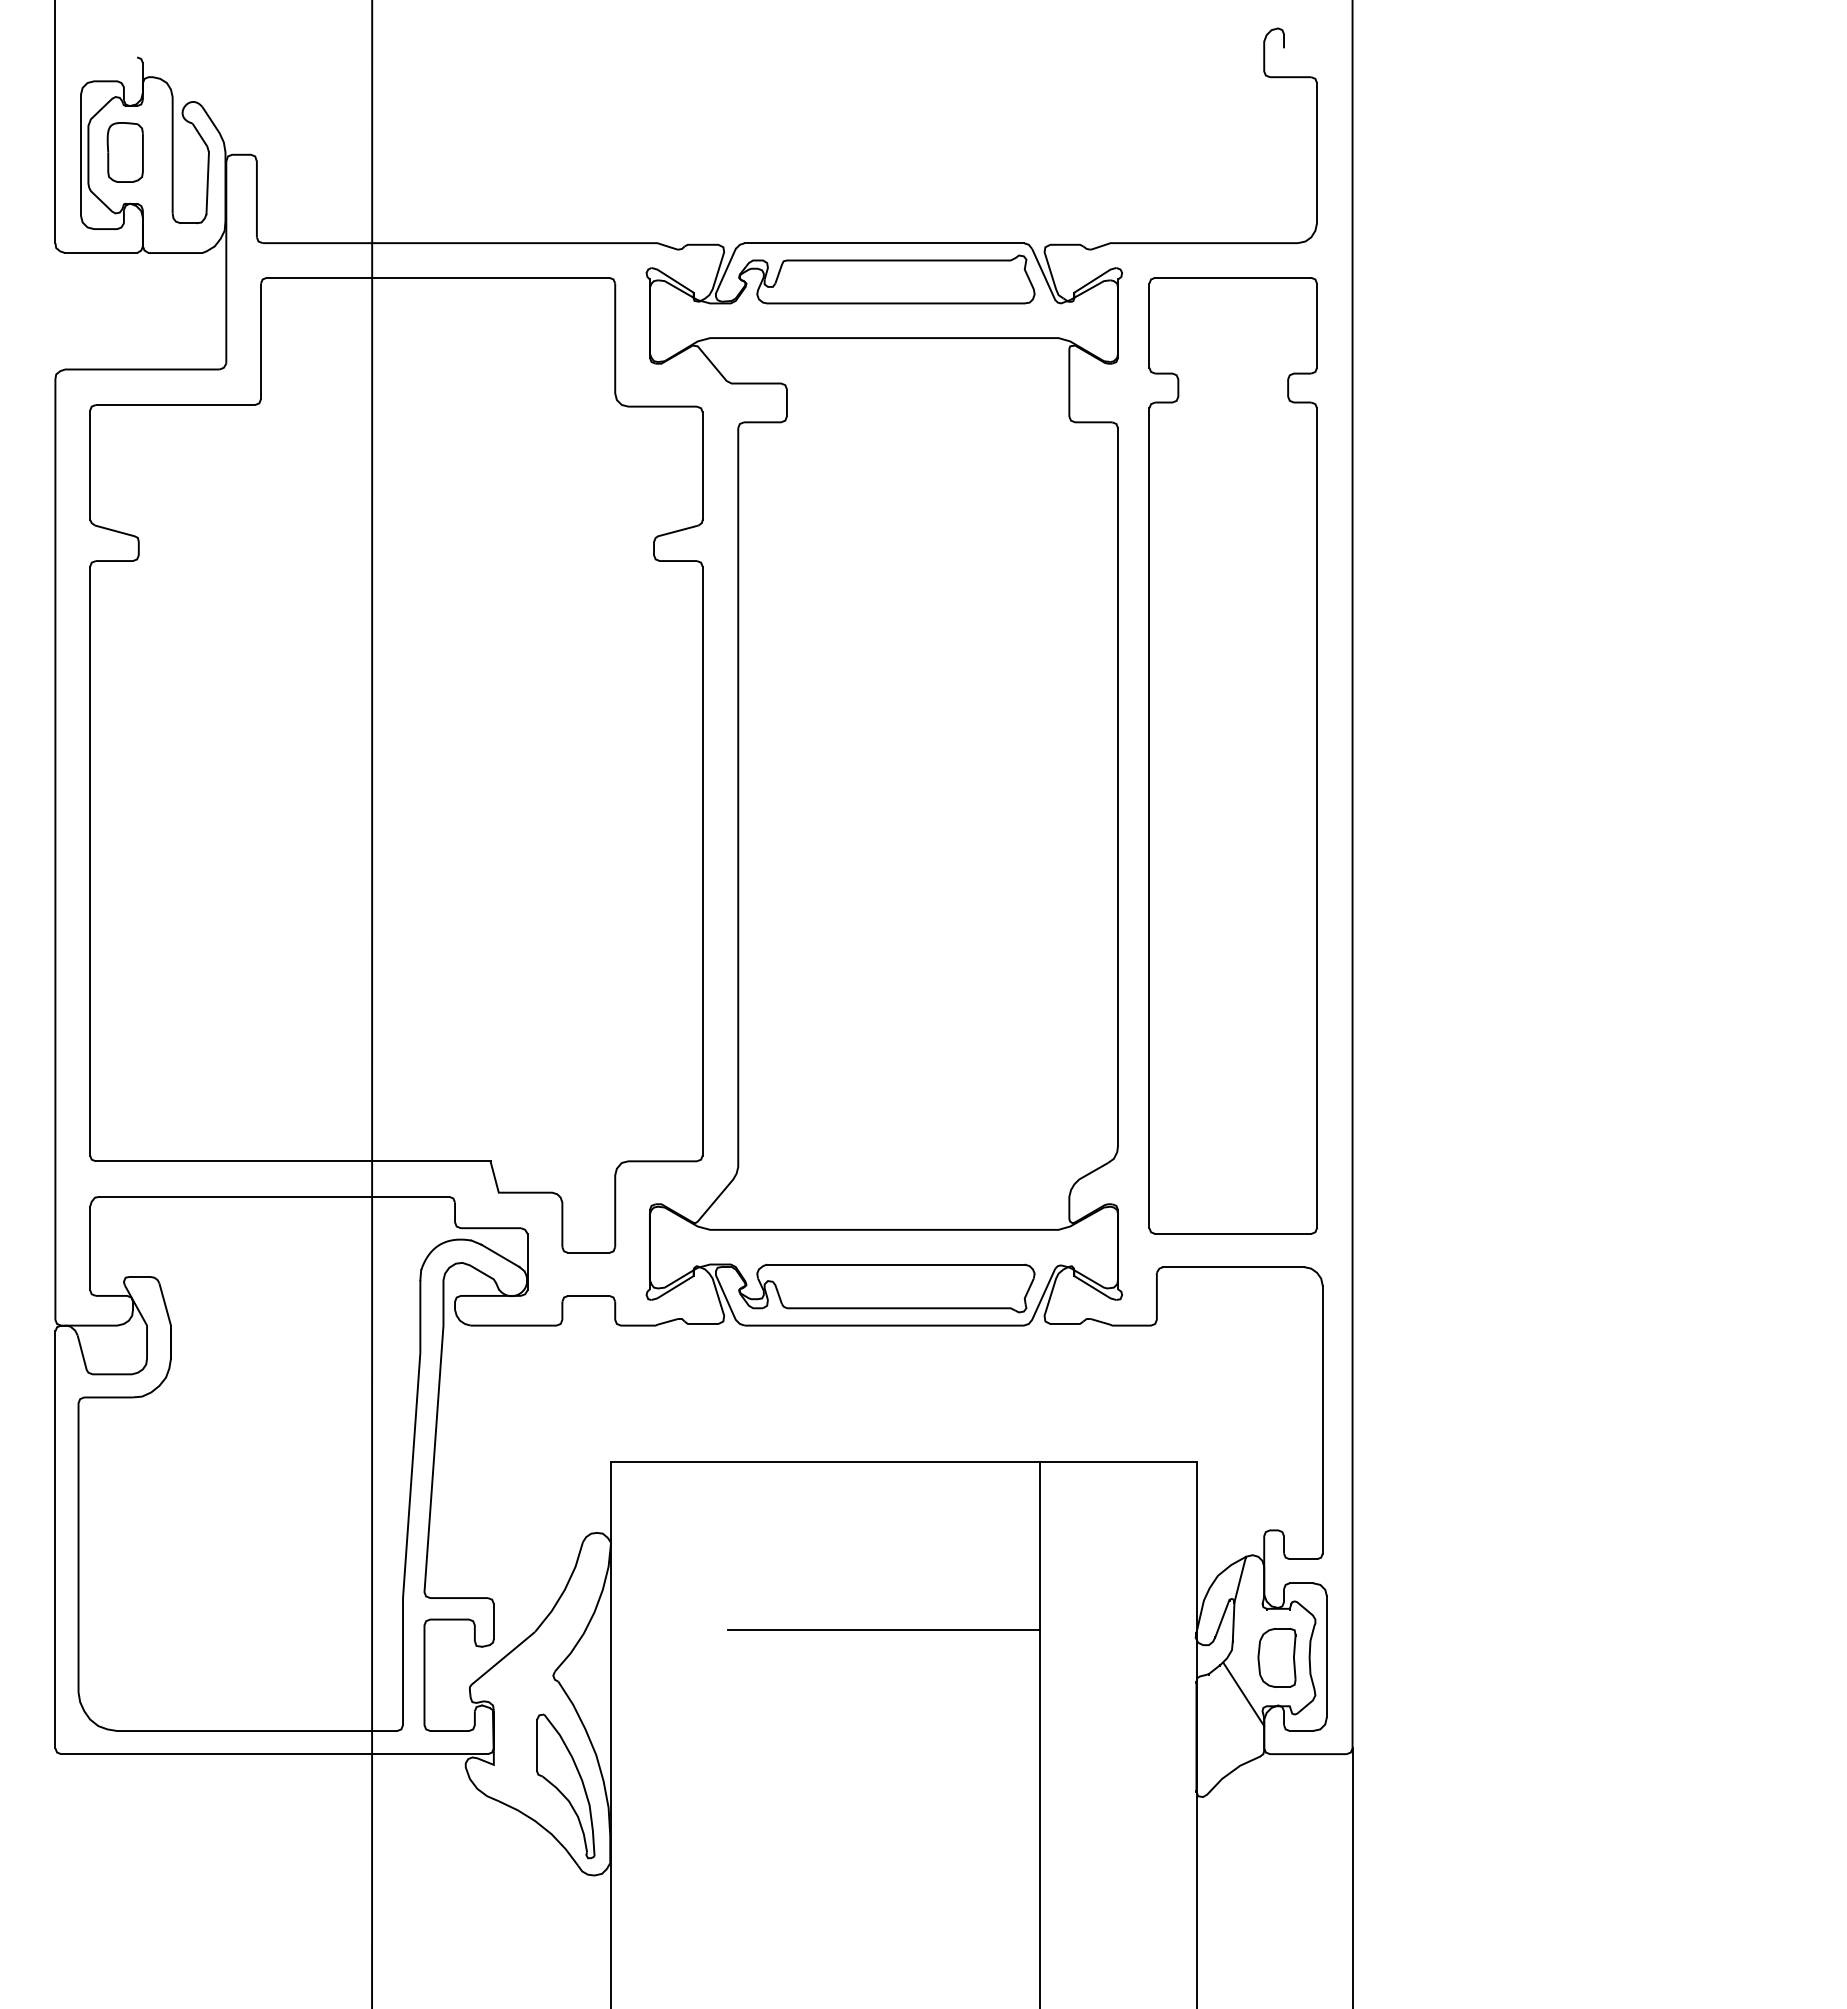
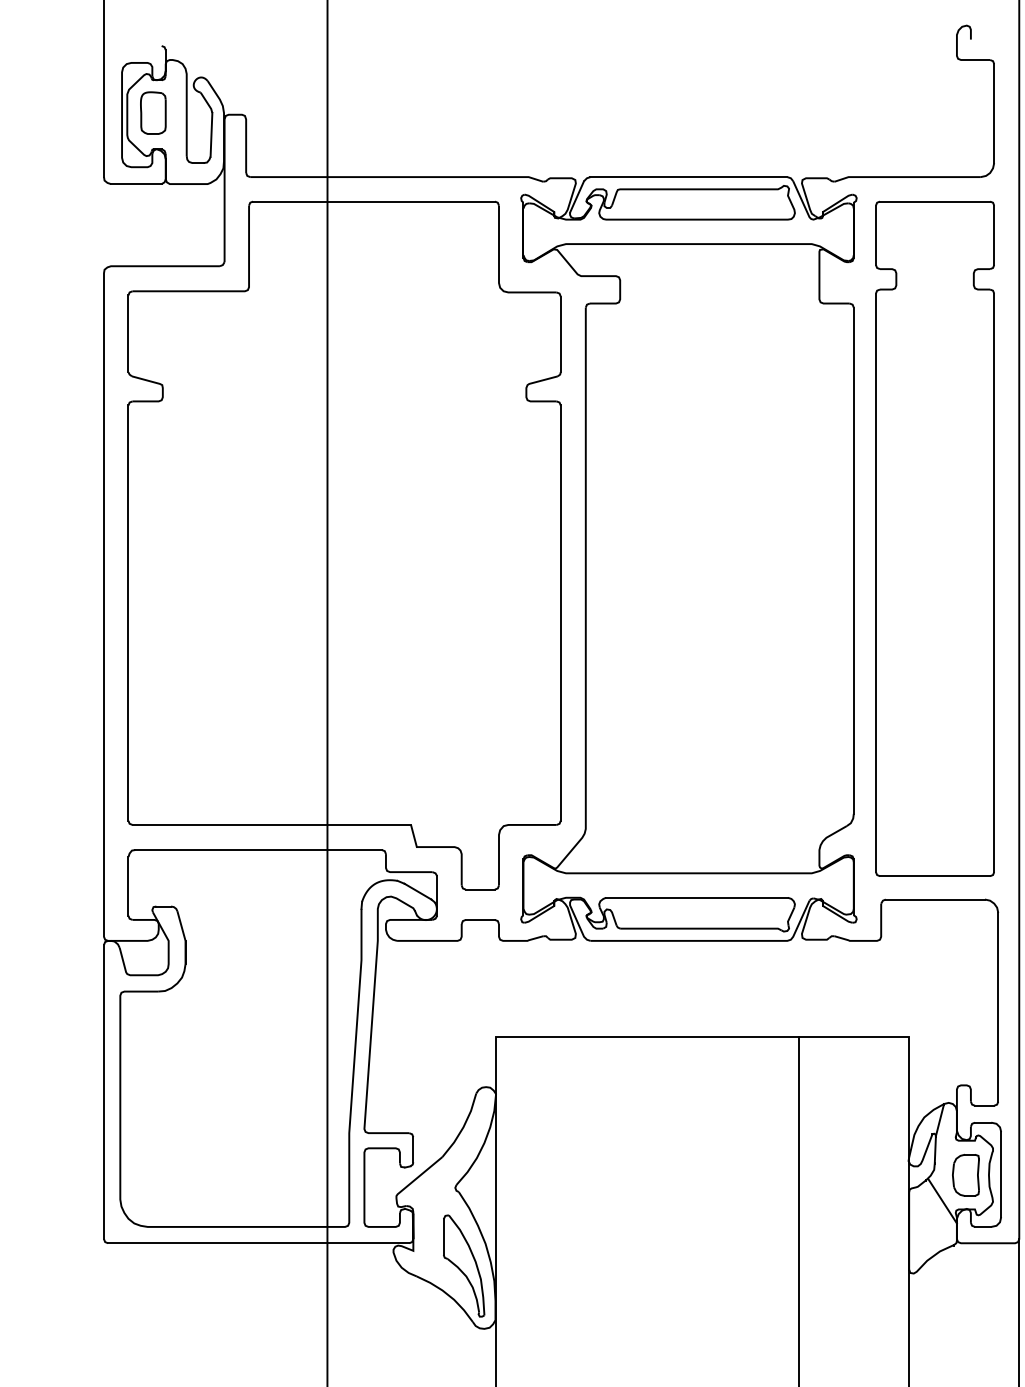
line: (884, 1630) -> (689, 1156), removed

